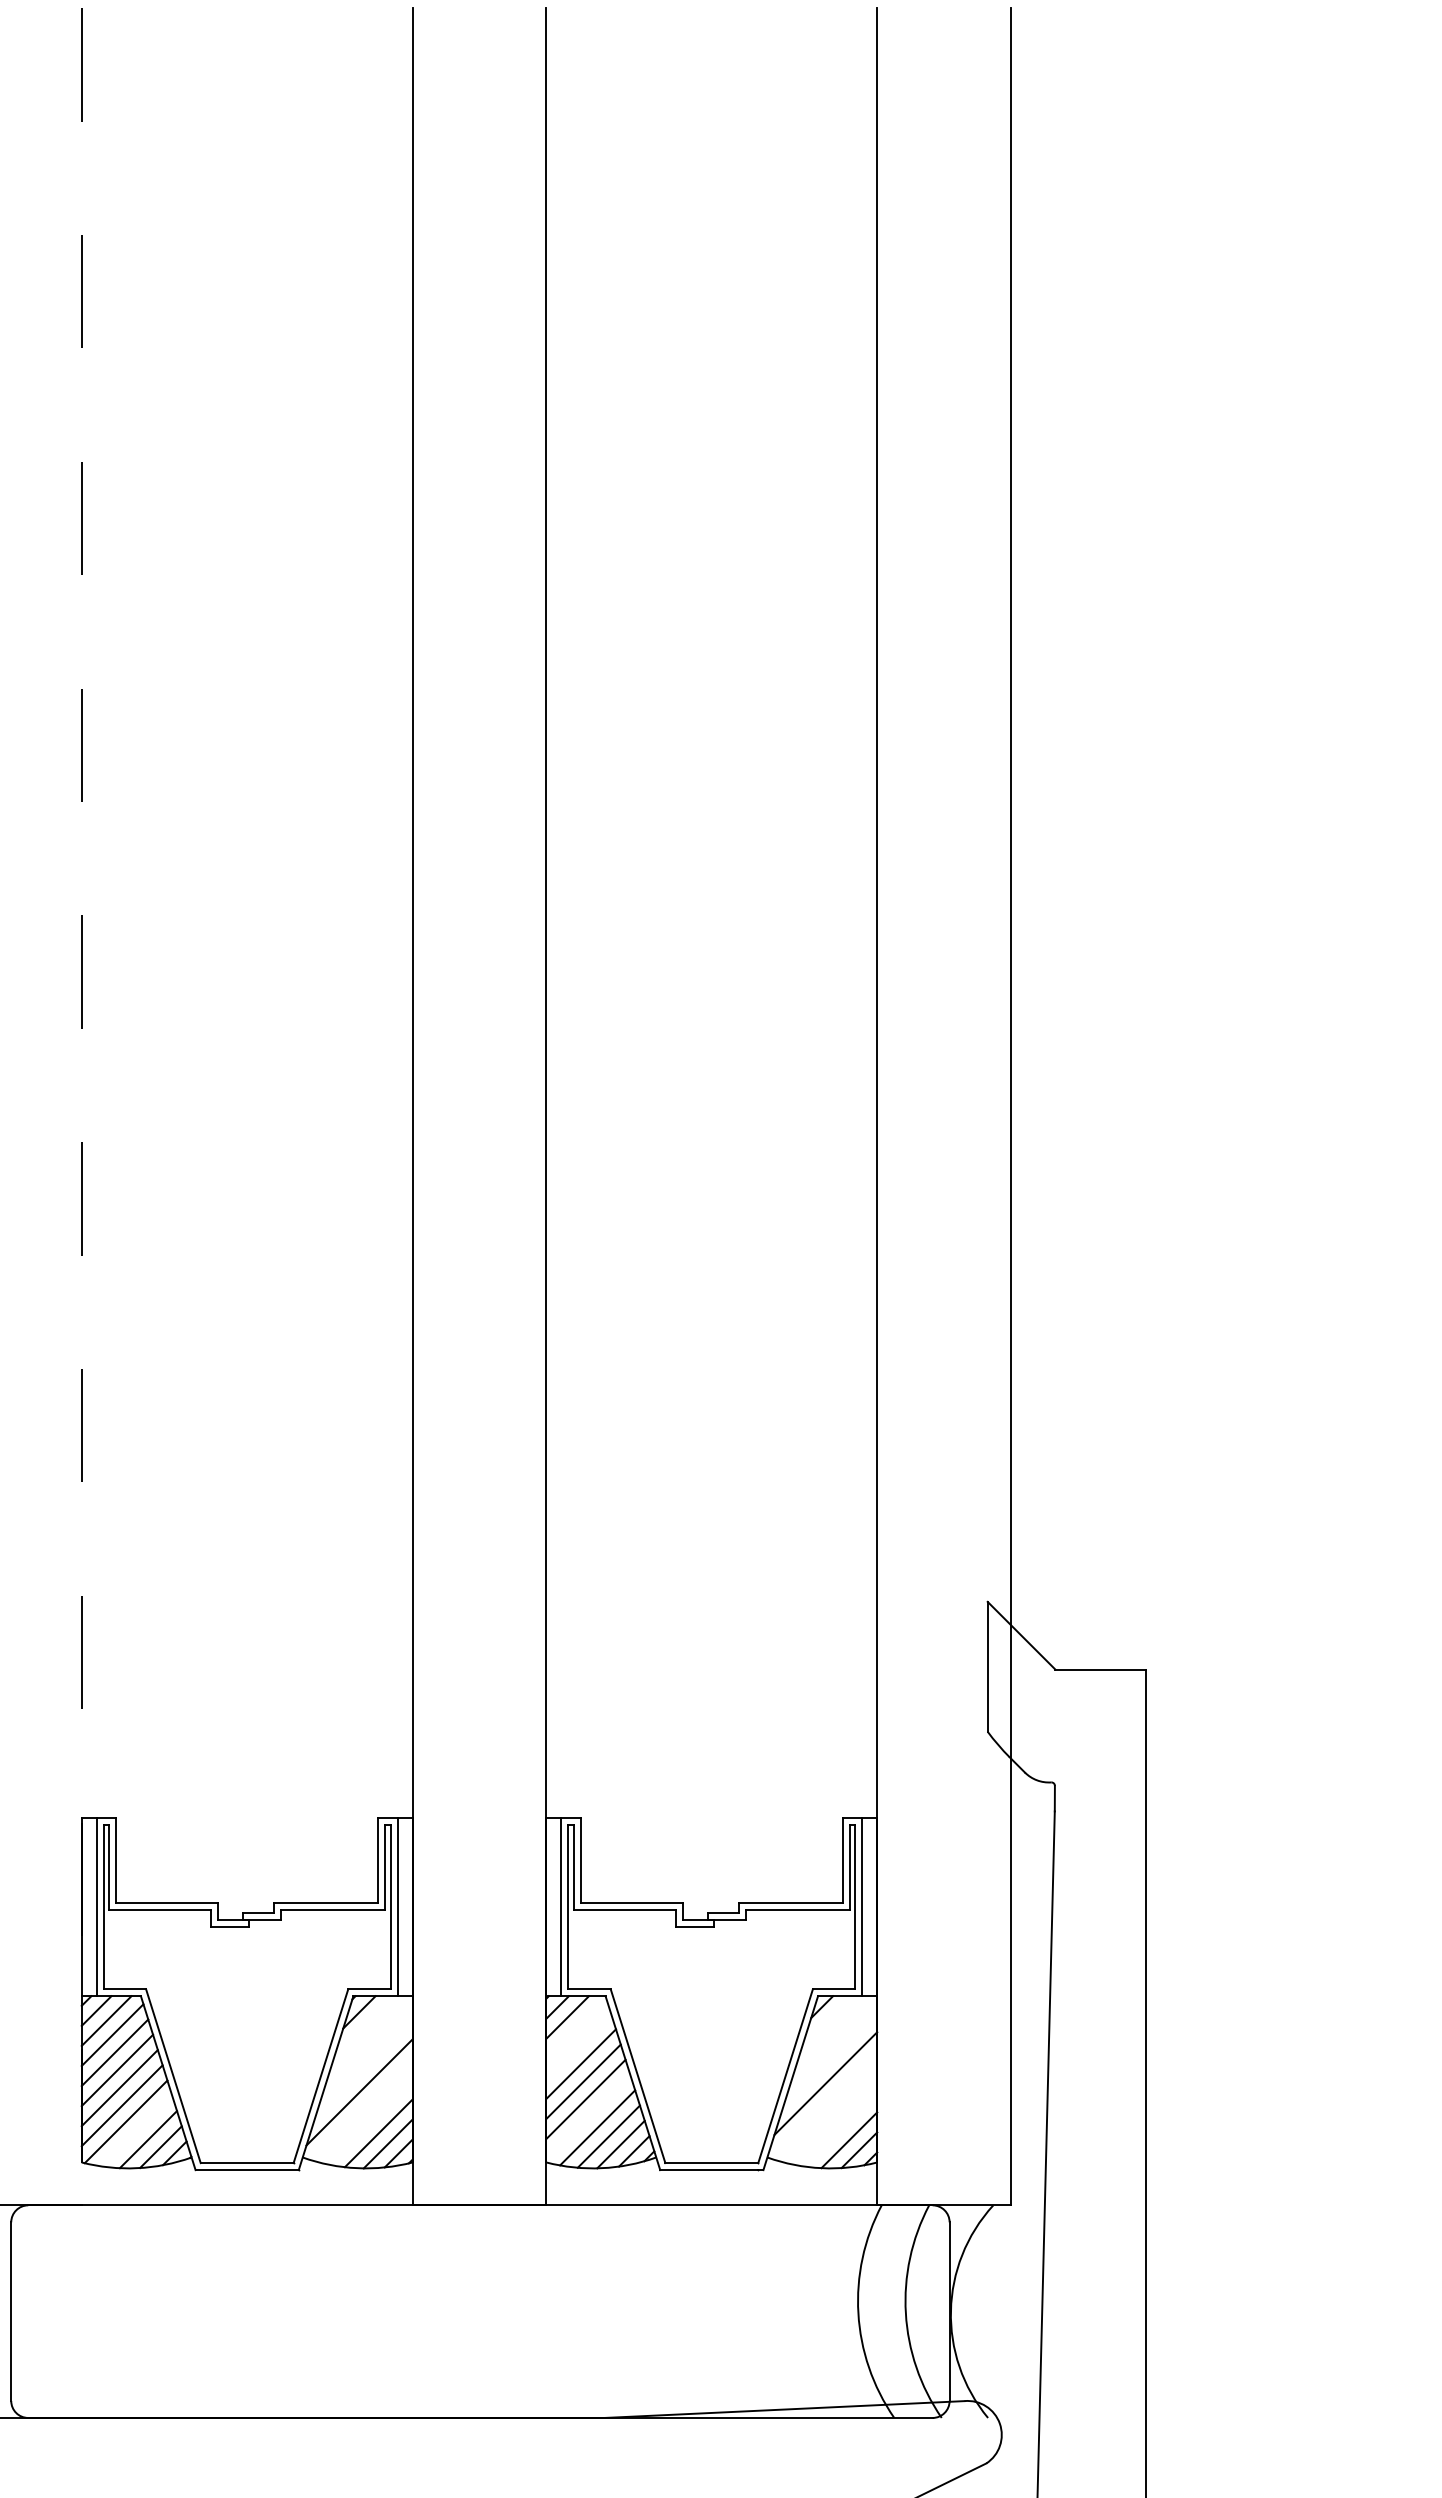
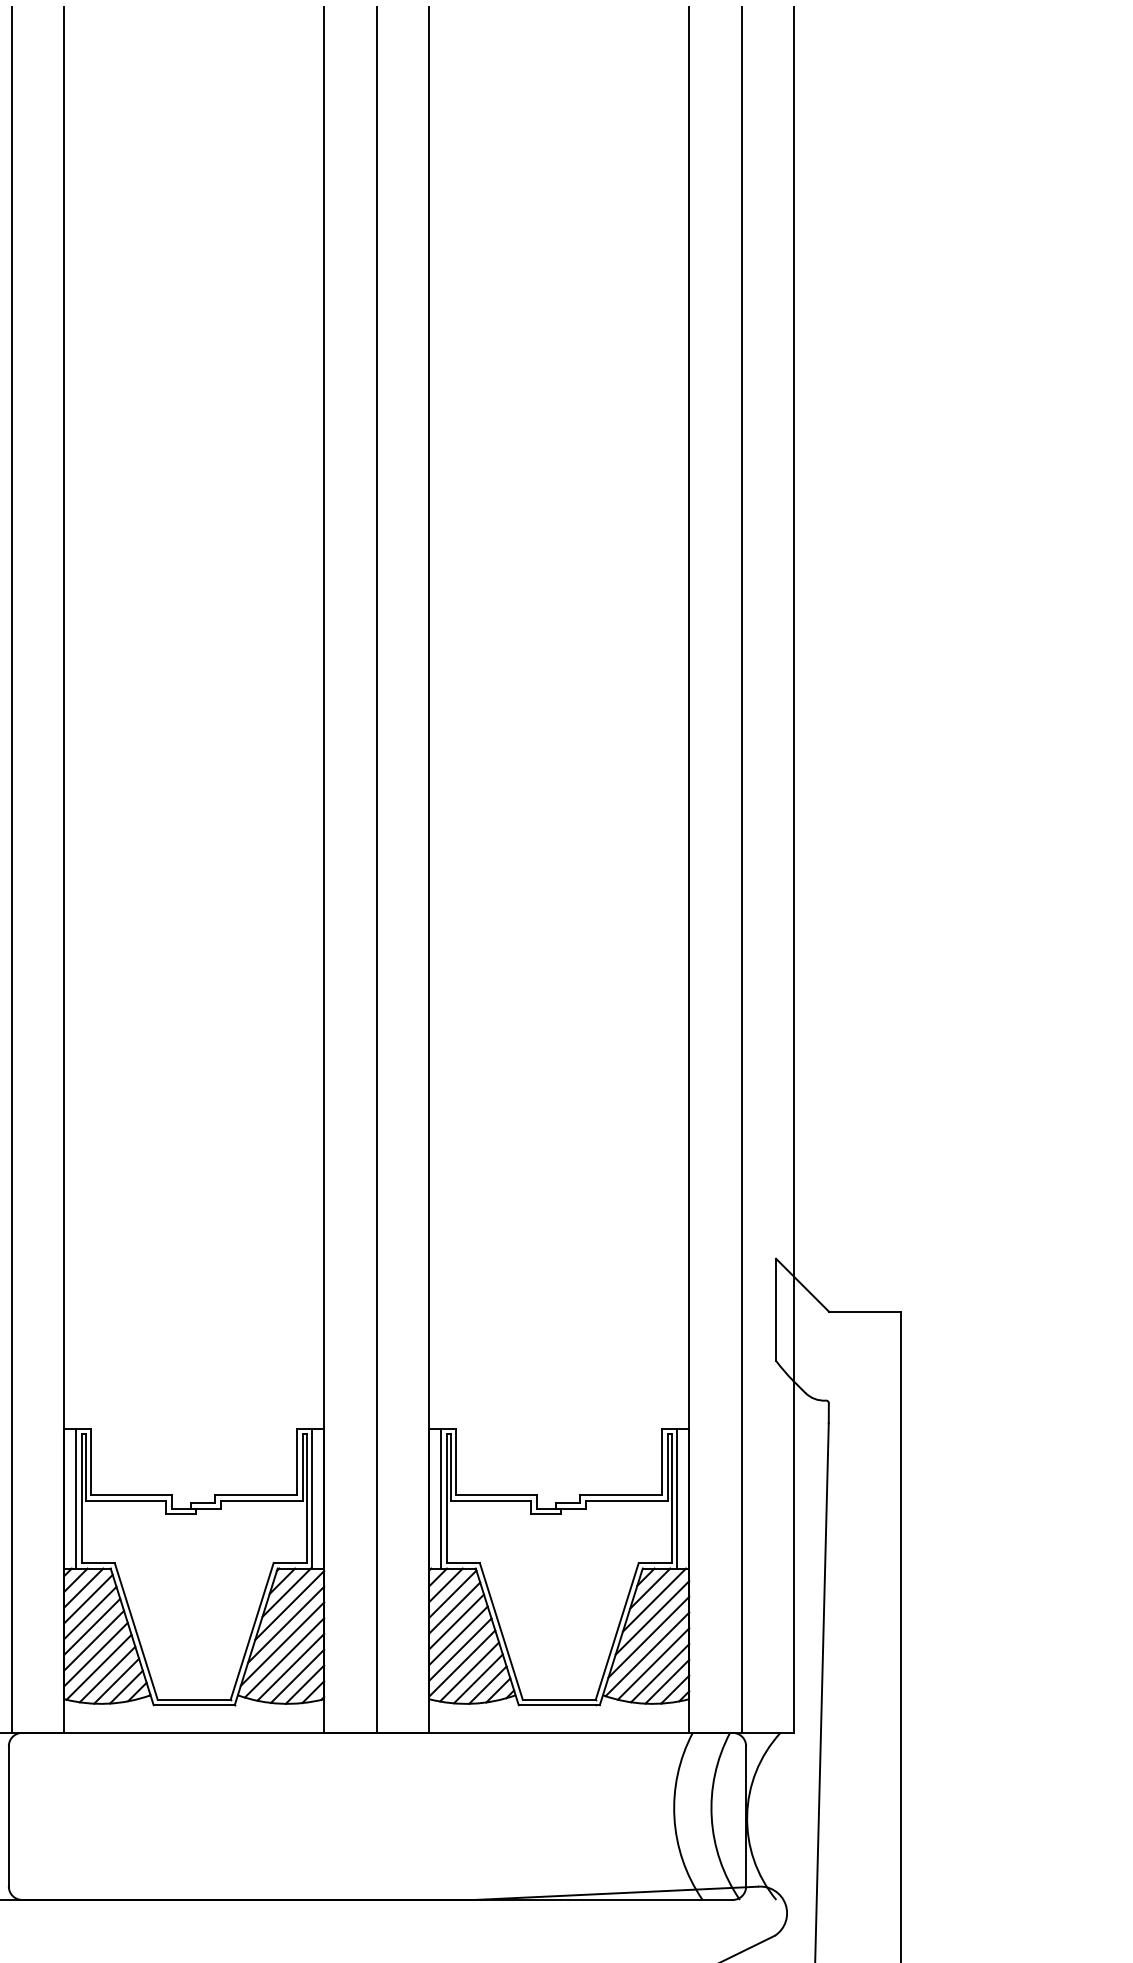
line: (14, 1106) -> (11, 869), added
line: (81, 1106) -> (64, 869), dashed -> solid
line: (479, 1106) -> (376, 869), added
line: (944, 1106) -> (742, 869), added
line: (827, 2021) -> (650, 1588), added
line: (364, 2026) -> (286, 1592), added
line: (576, 2028) -> (452, 1593), added
line: (832, 2036) -> (654, 1600), added
line: (368, 2043) -> (289, 1605), added
line: (578, 2046) -> (454, 1608), added
line: (830, 2058) -> (652, 1617), added
line: (363, 2067) -> (285, 1624), added
line: (823, 2105) -> (647, 1654), added
line: (361, 2109) -> (284, 1657), added
line: (588, 2117) -> (462, 1663), added
line: (831, 2117) -> (653, 1663), added
line: (369, 2121) -> (290, 1667), added
line: (840, 2129) -> (660, 1673), added
line: (136, 2130) -> (107, 1674), added

